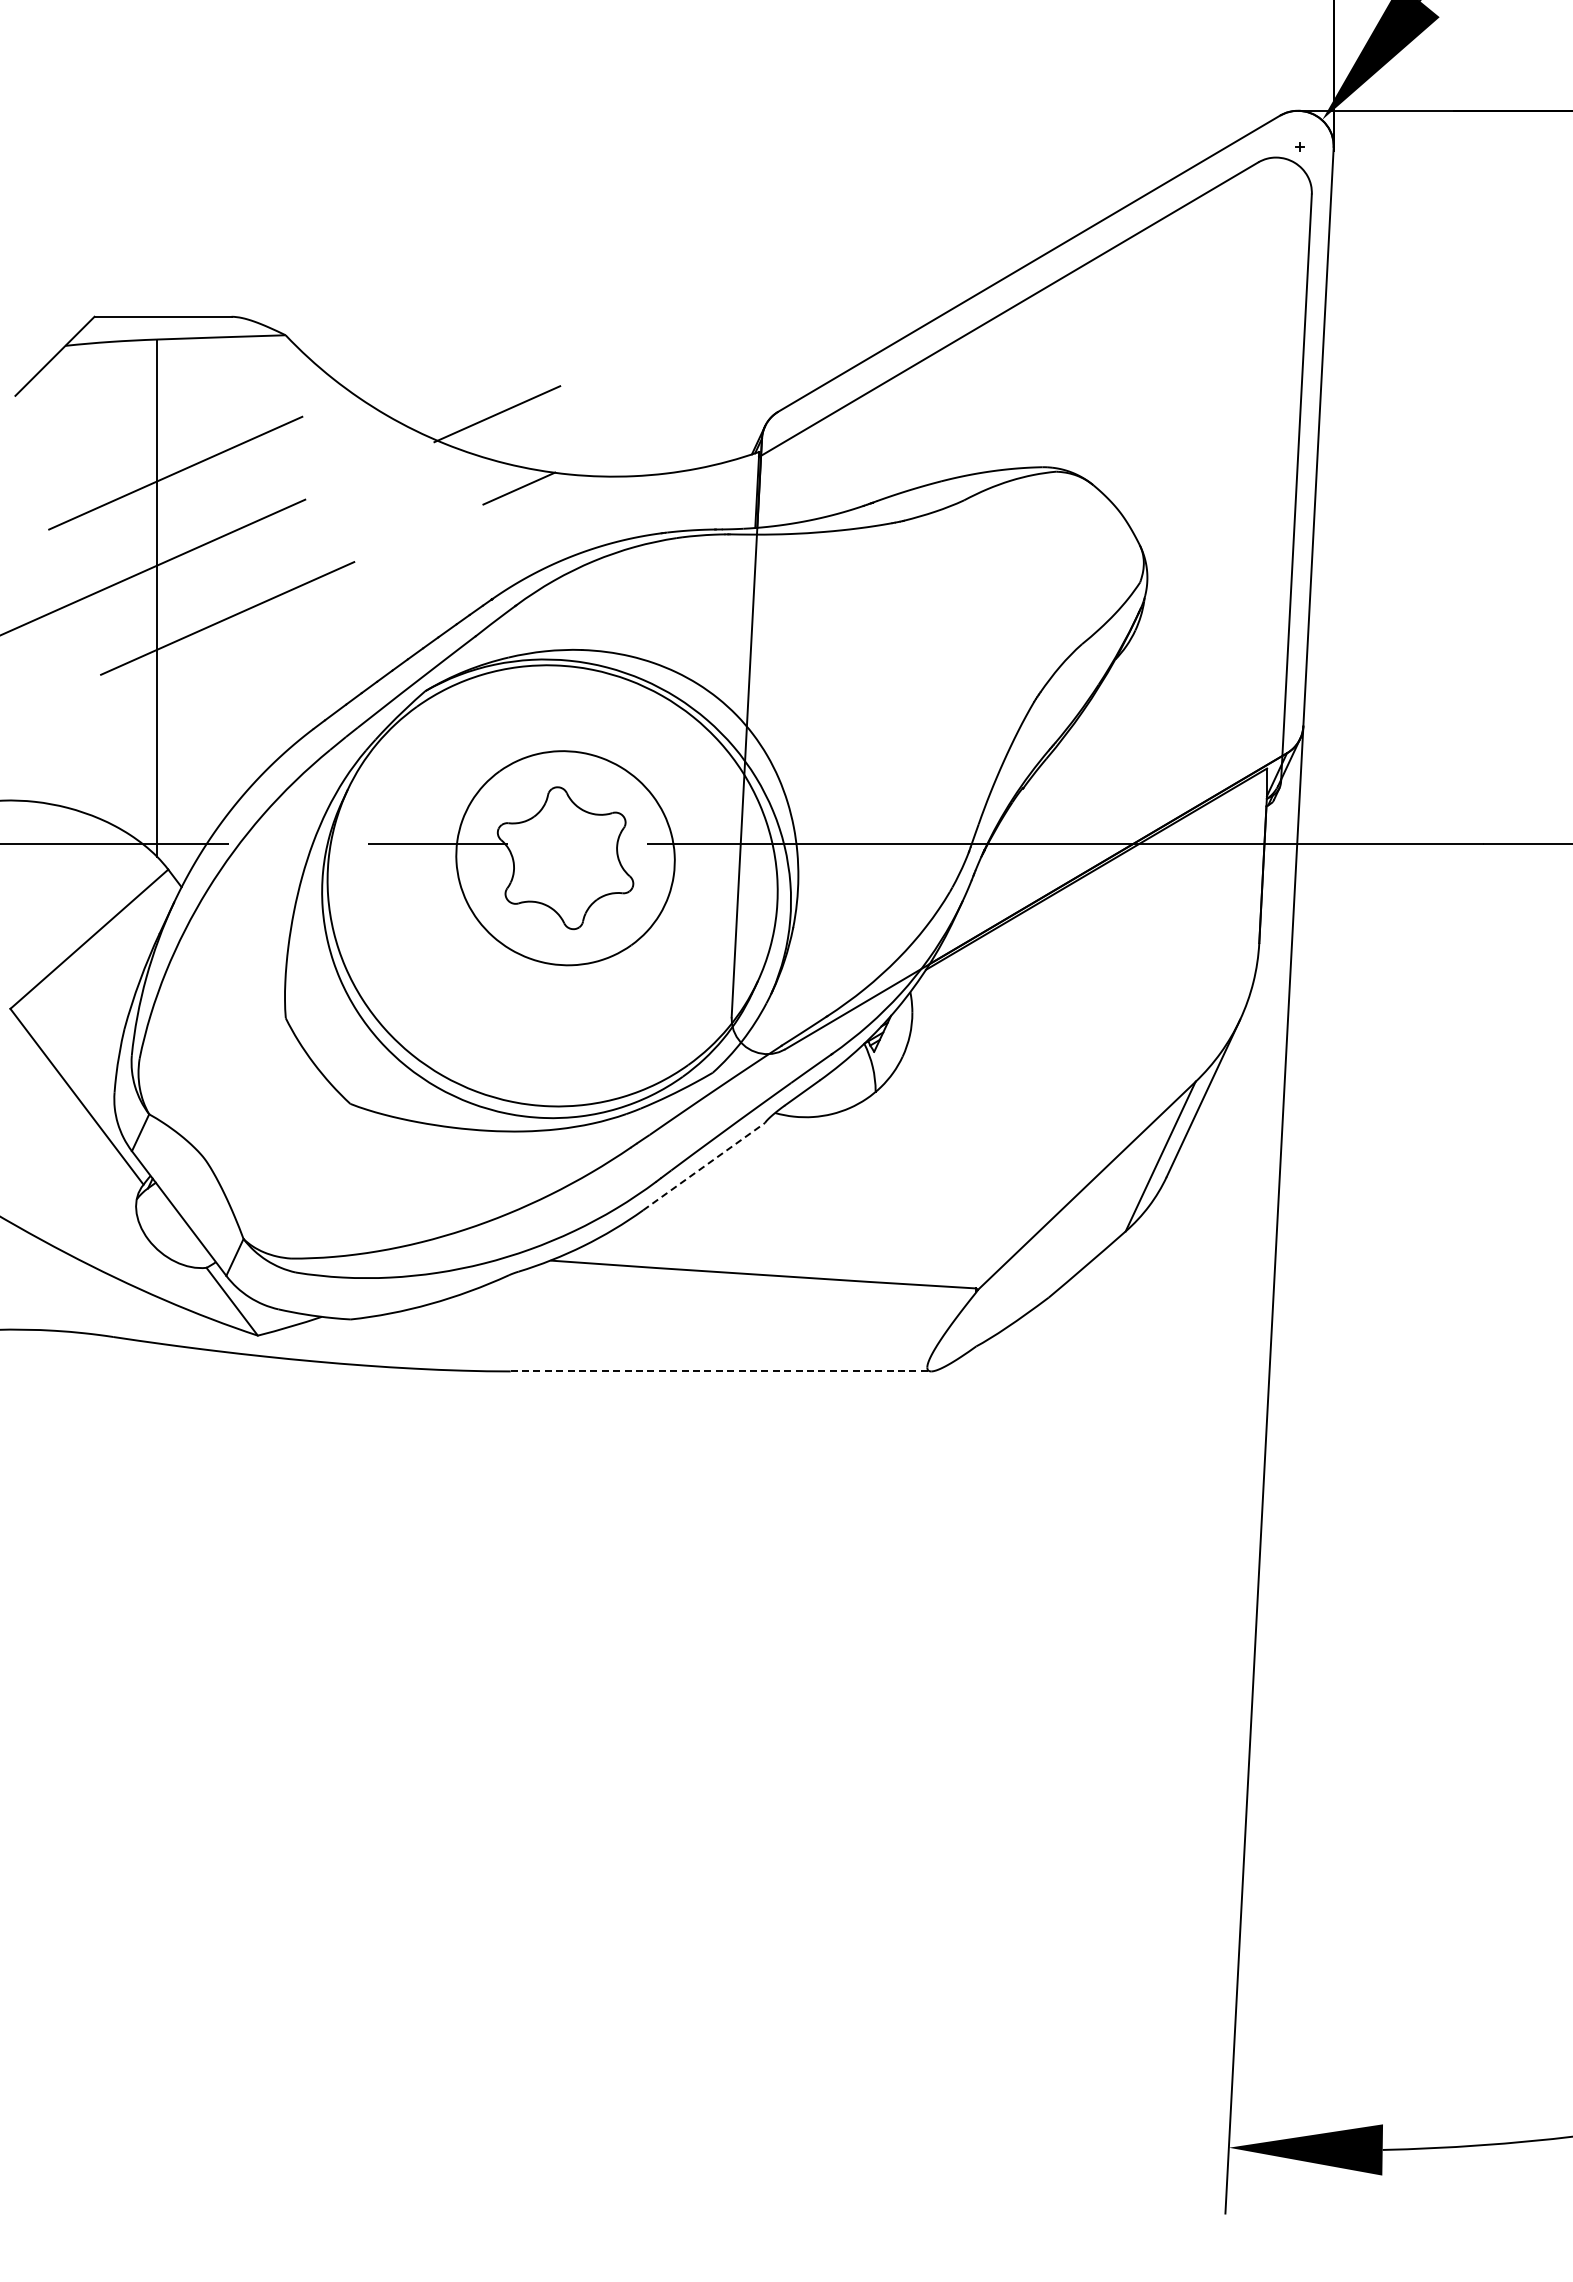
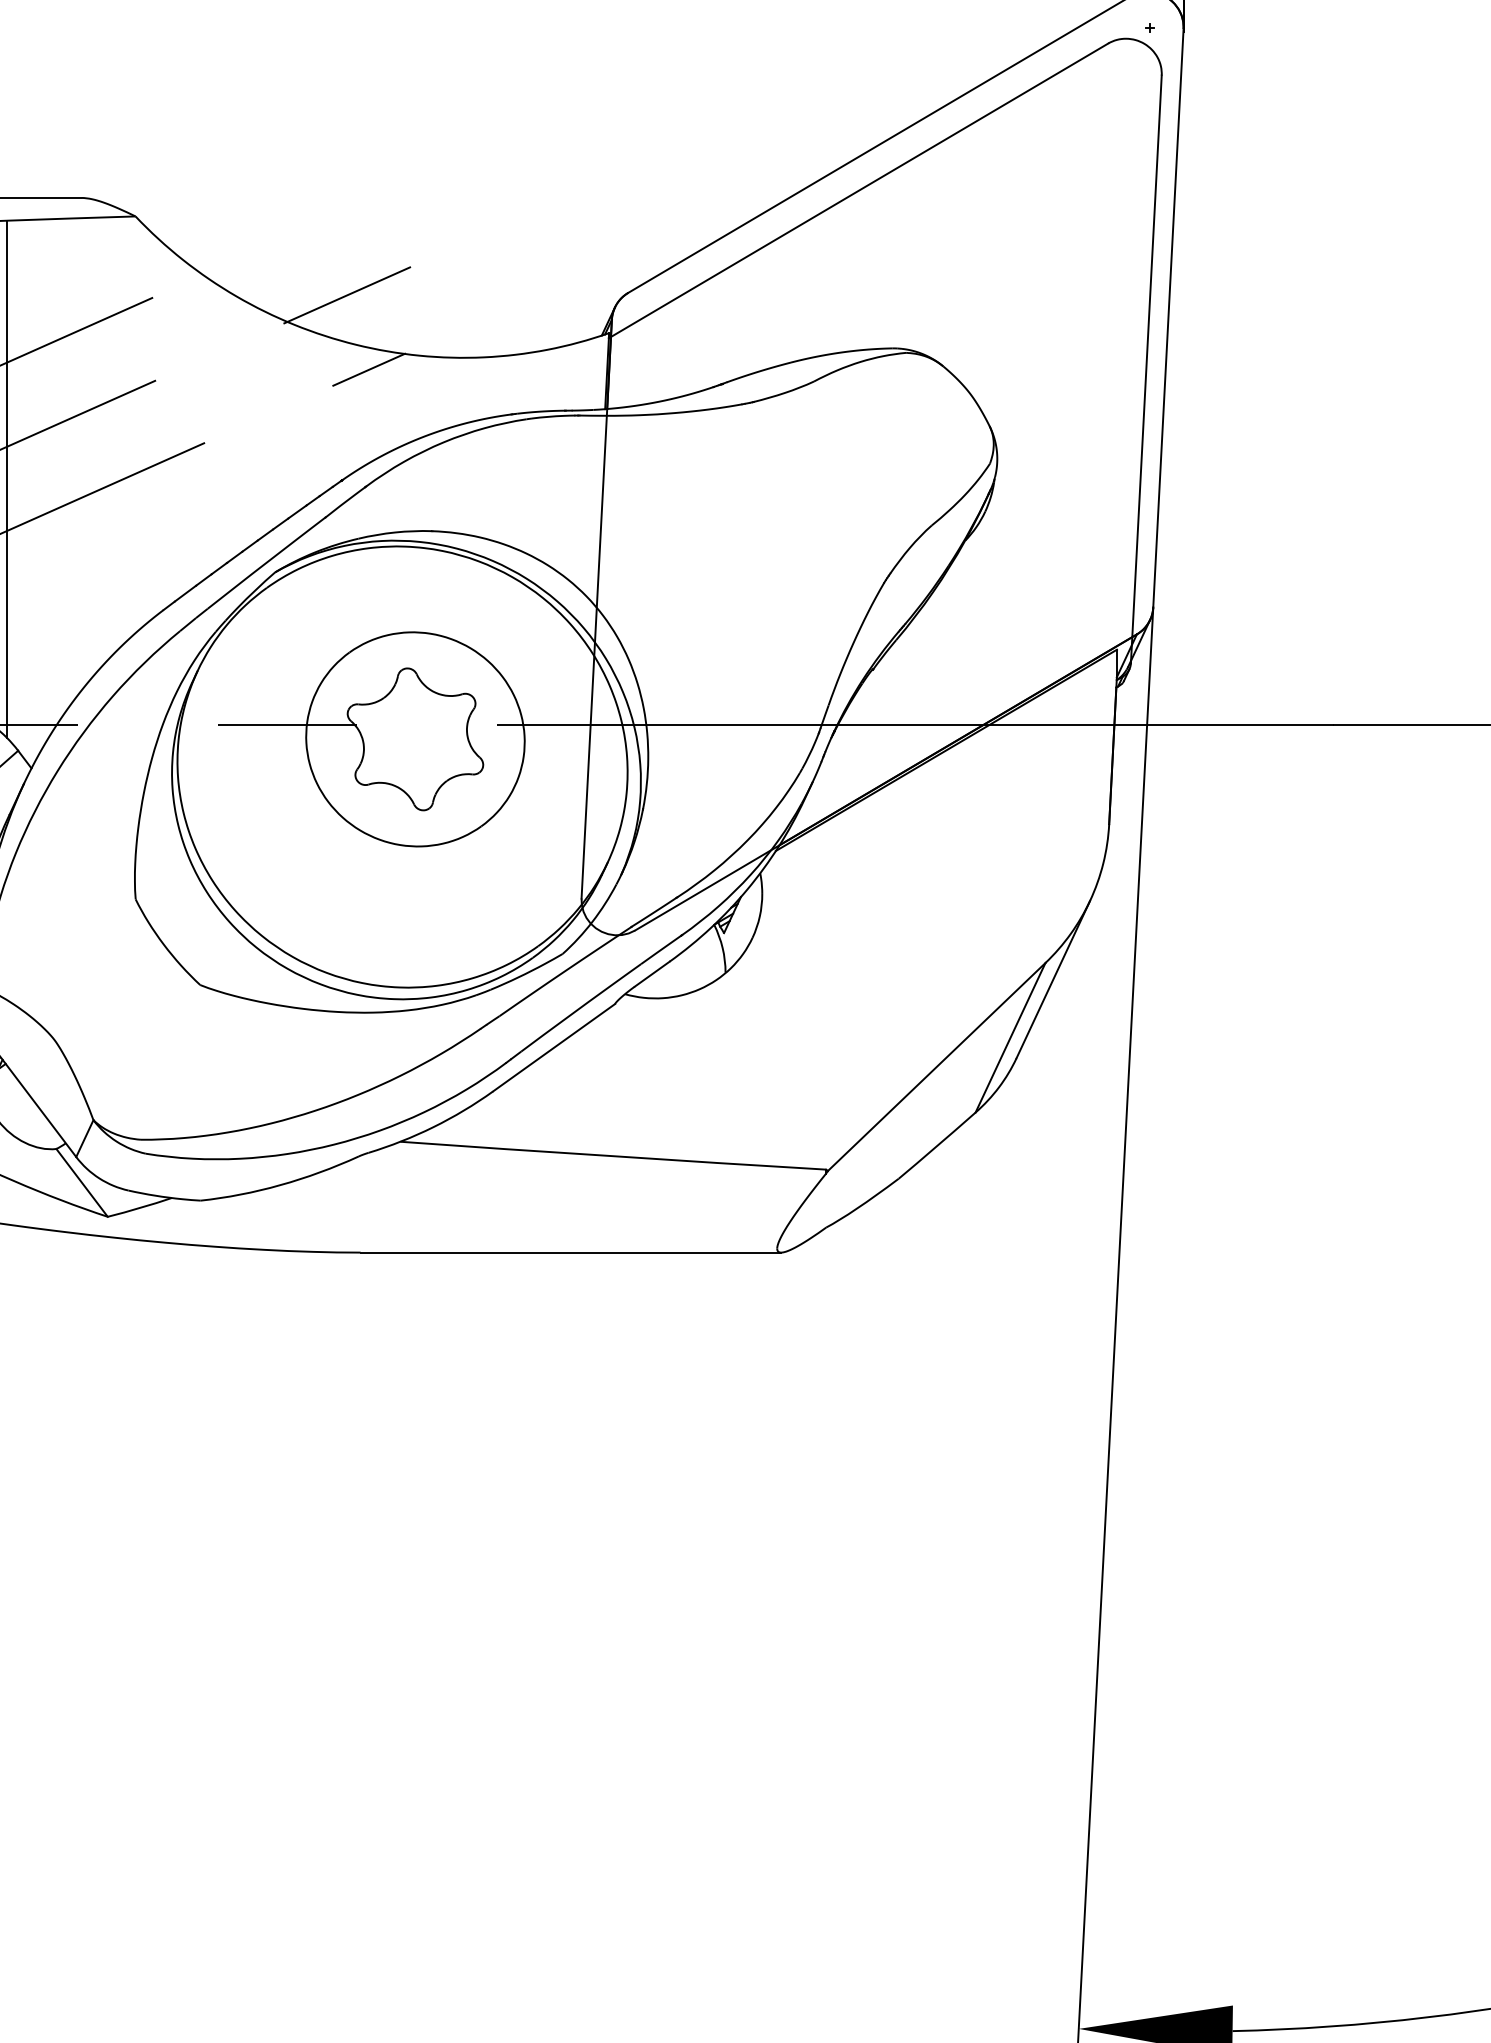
line: (704, 1166) -> (554, 1047), dashed -> solid
line: (721, 1371) -> (571, 1252), dashed -> solid

